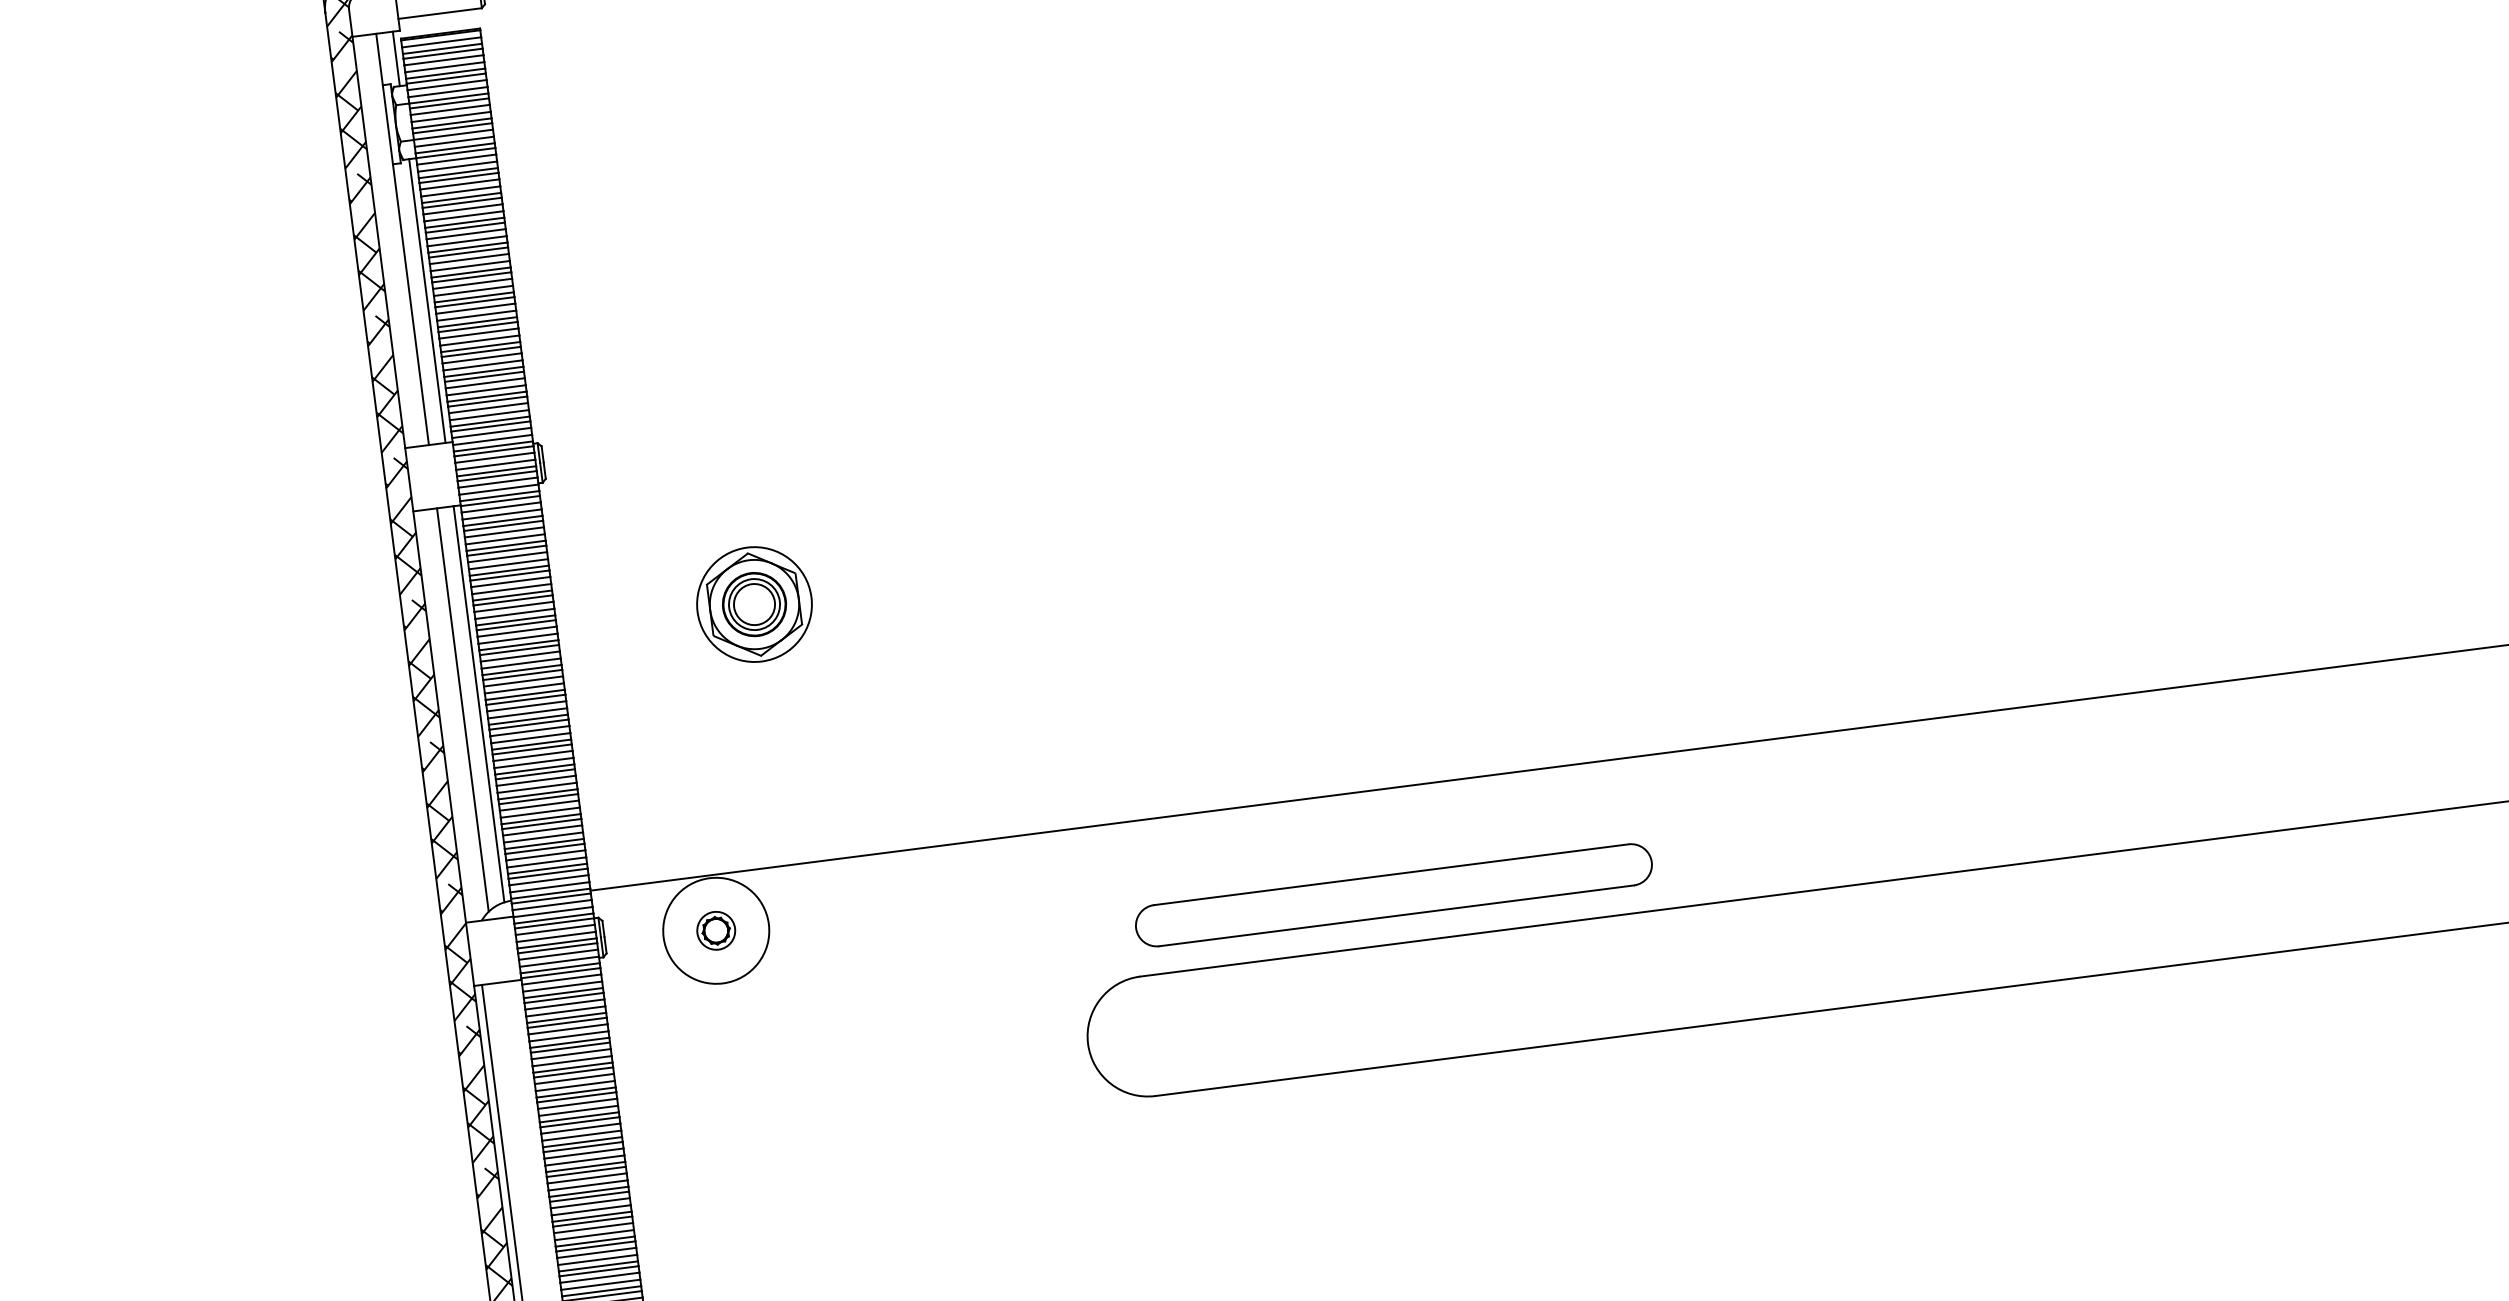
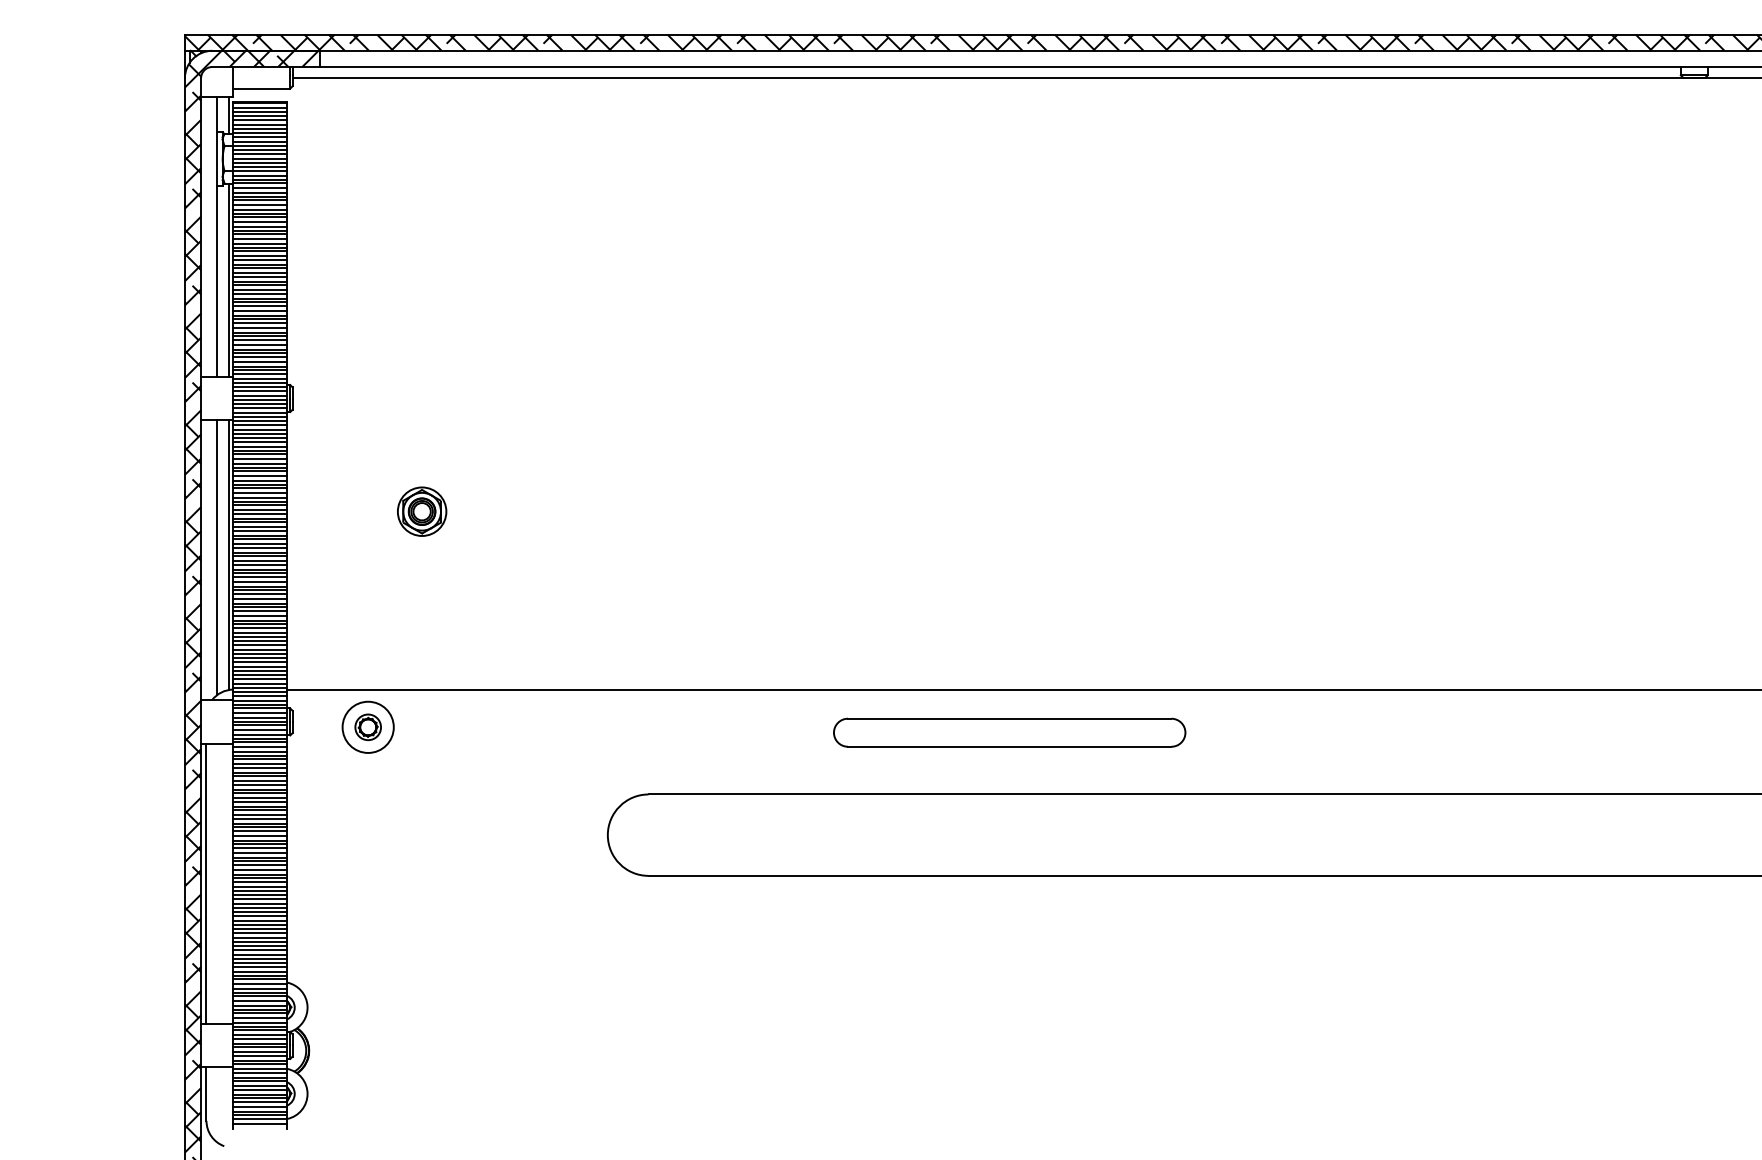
part: (755, 603) -> (422, 511), size x0.62
part: (1393, 894) -> (1009, 732), moved
circle: (715, 929) -> (367, 726), size x0.71

